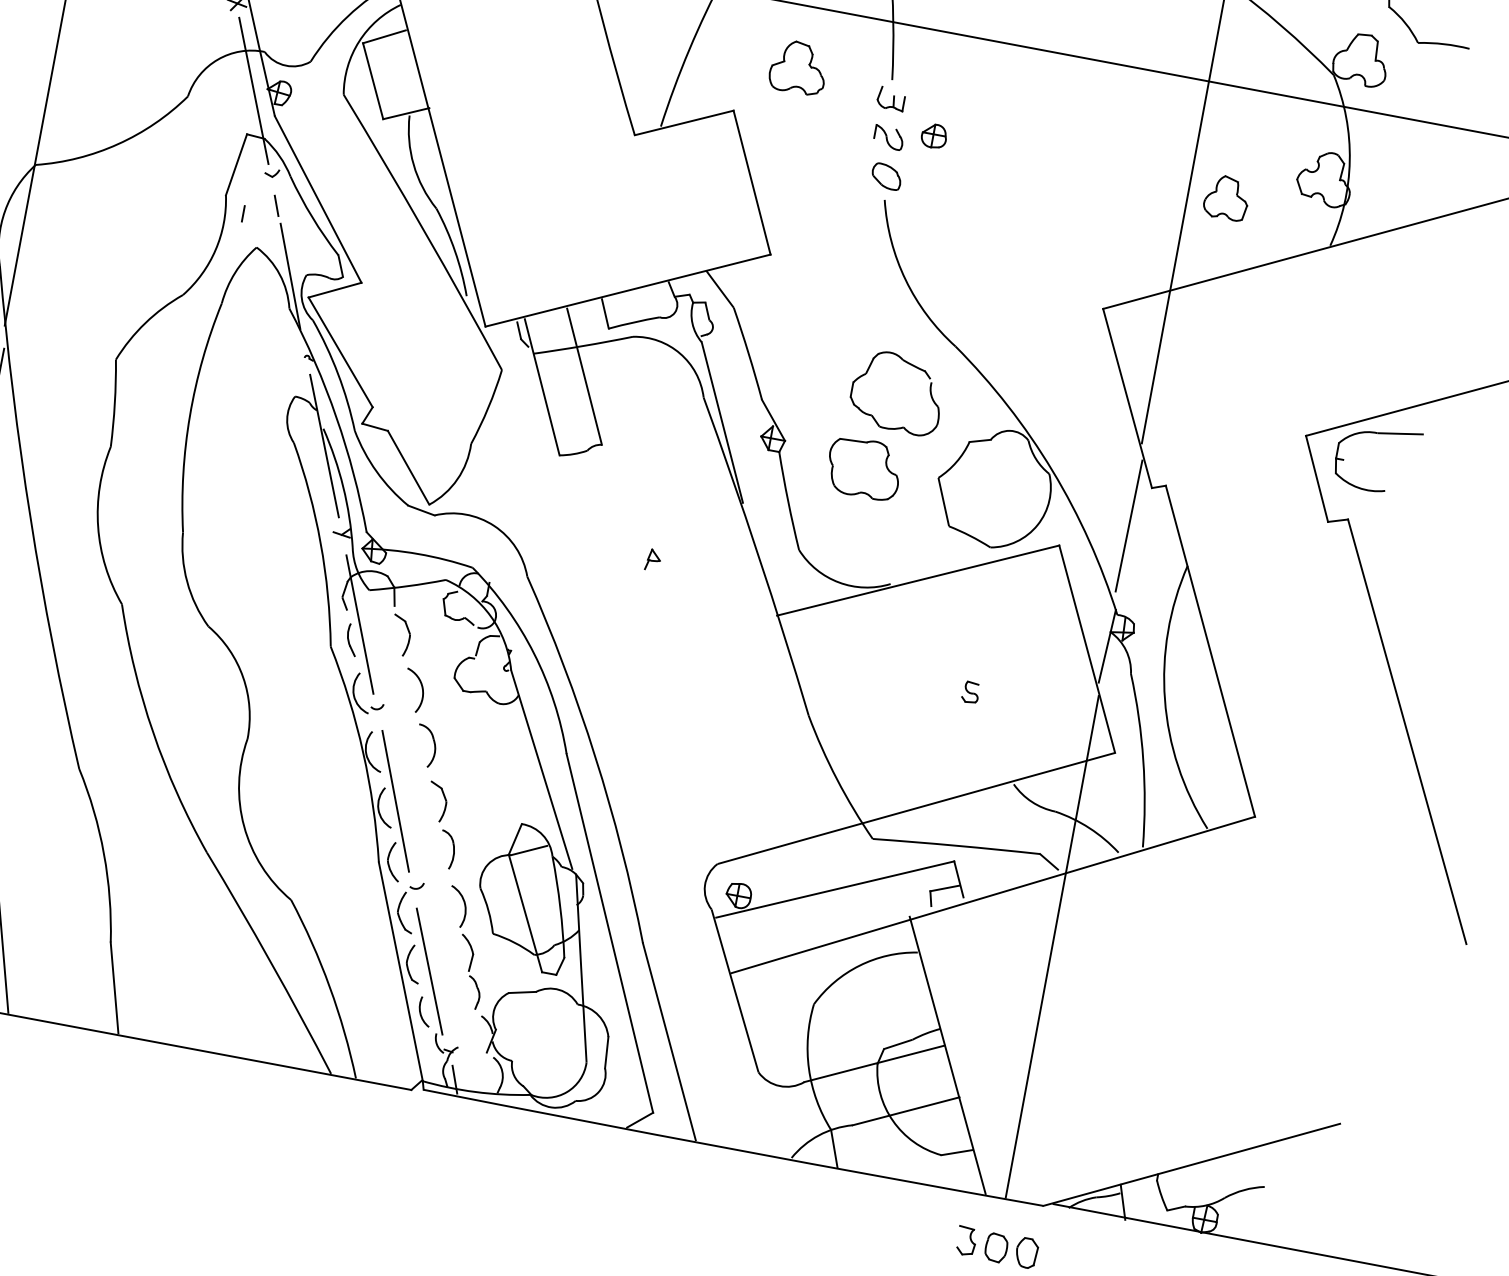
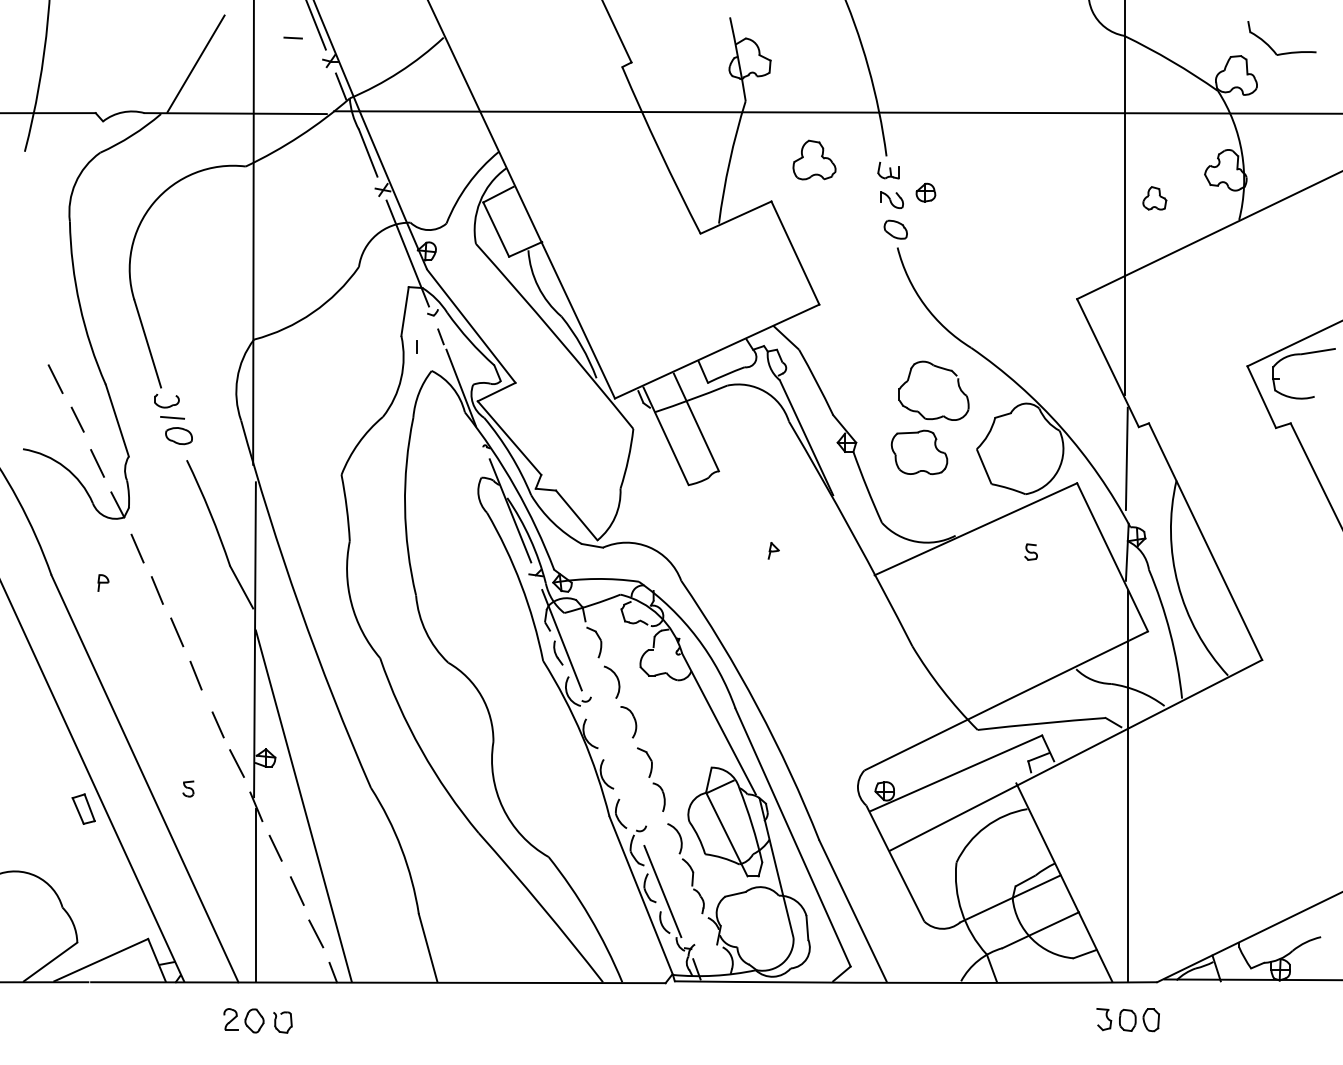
part: (1226, 198) -> (1154, 198), size x0.7
part: (970, 691) -> (1030, 551), moved
line: (395, 801) -> (613, 768), removed

